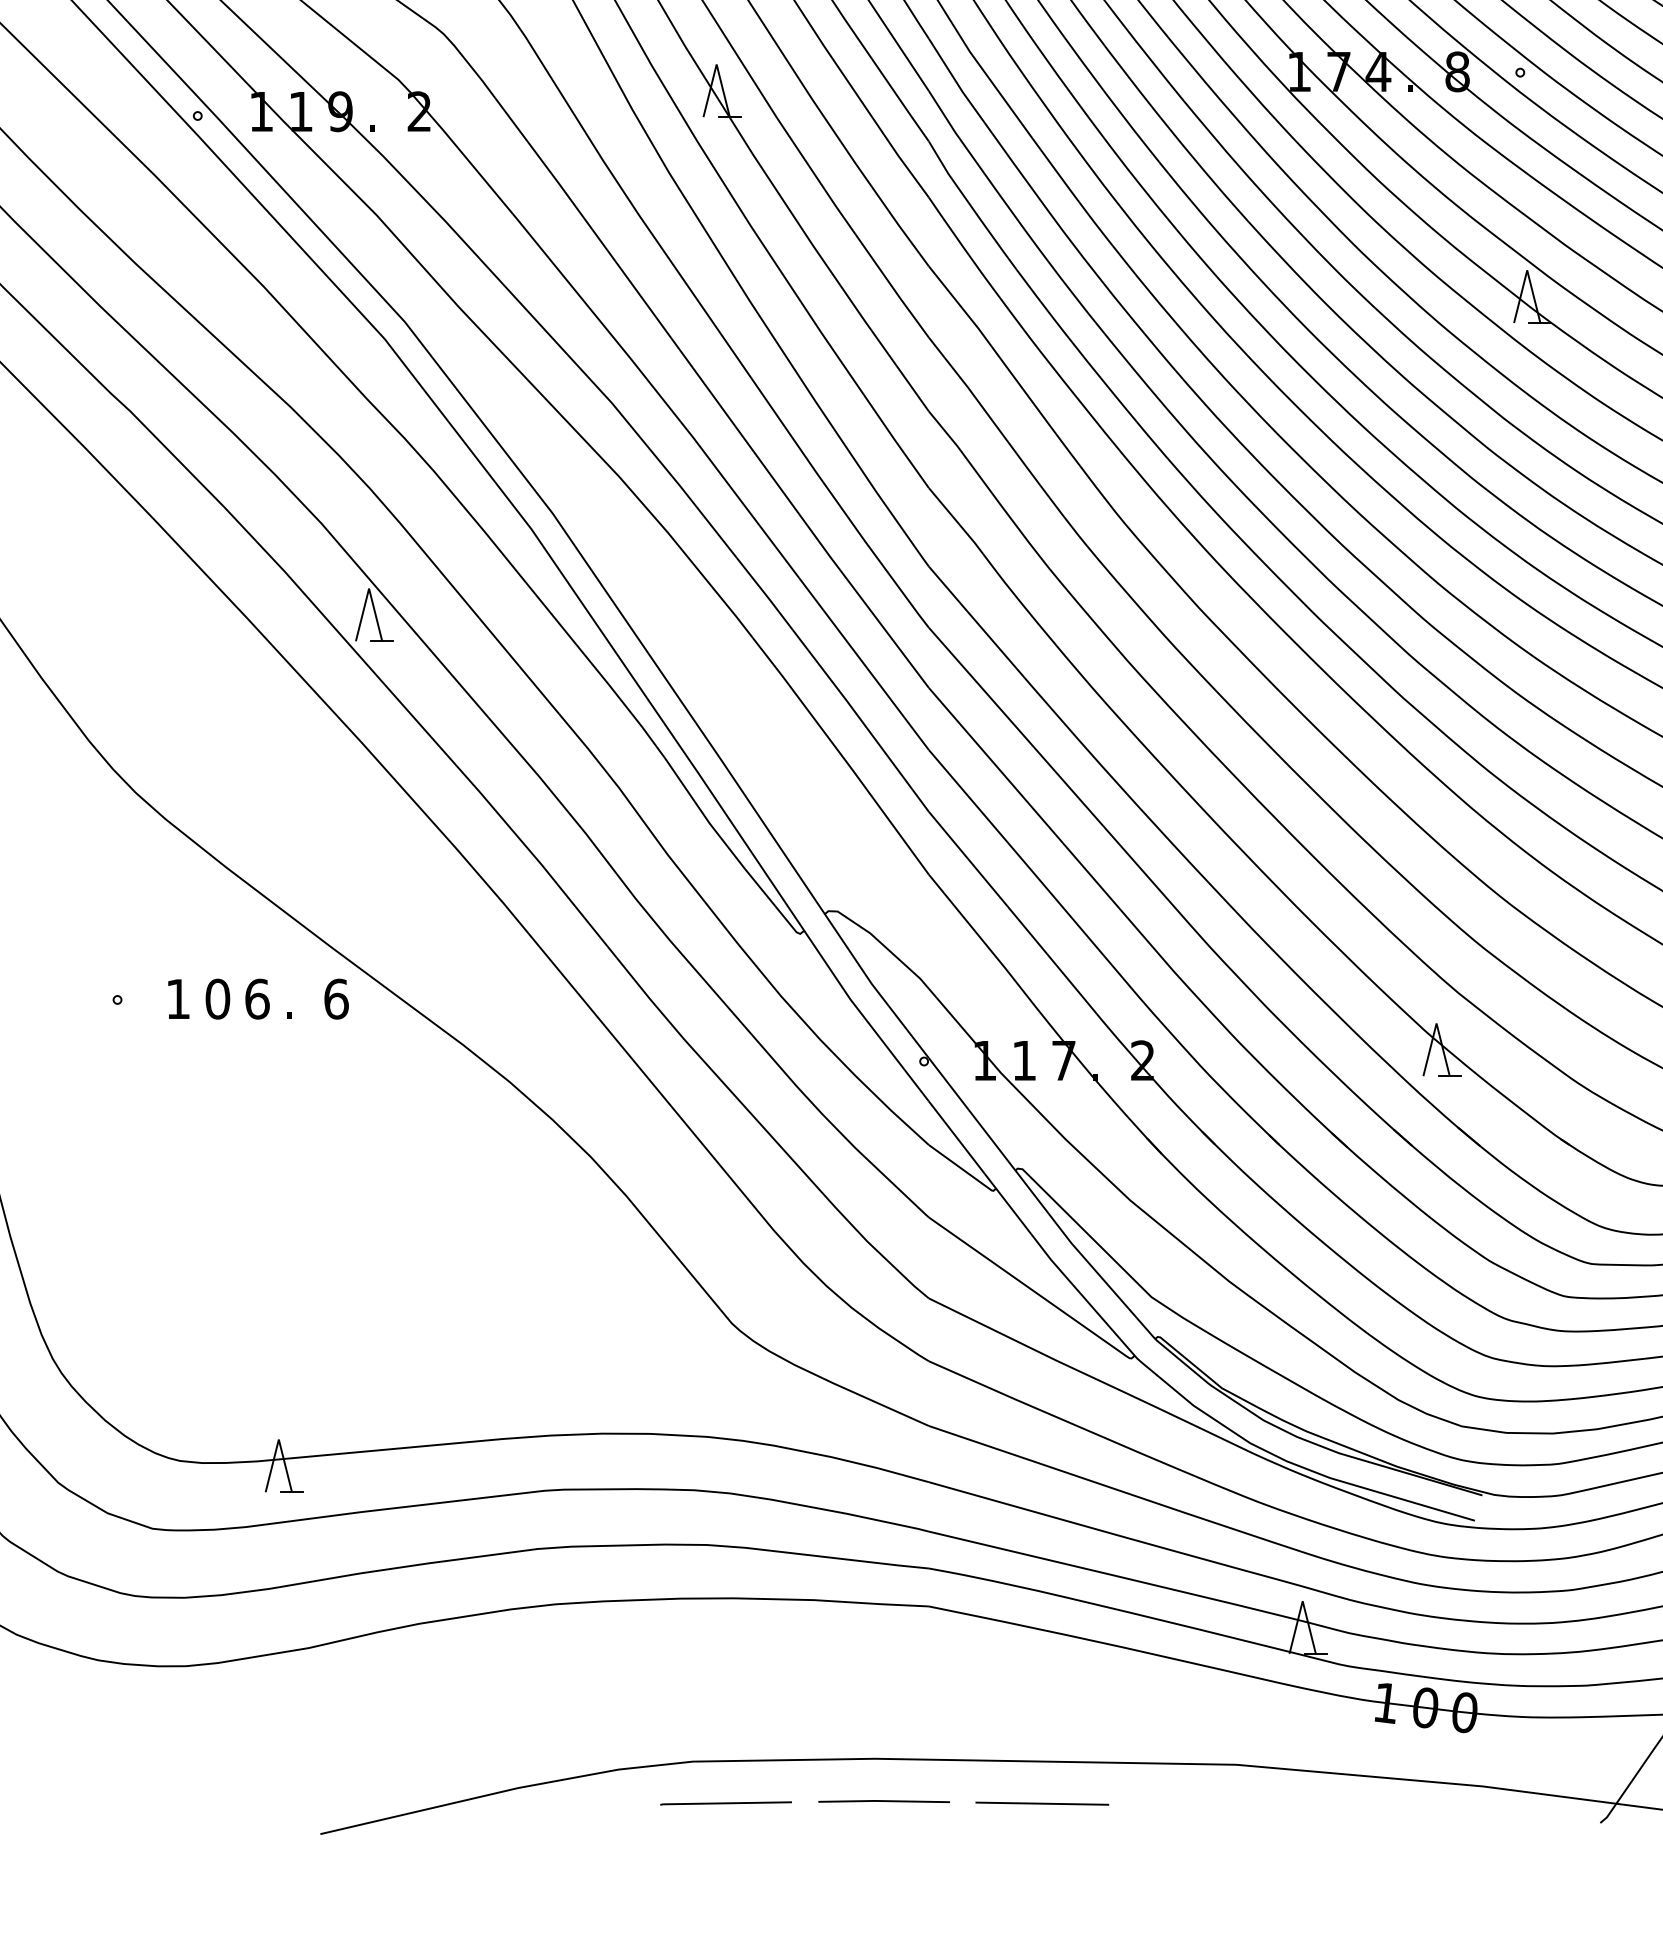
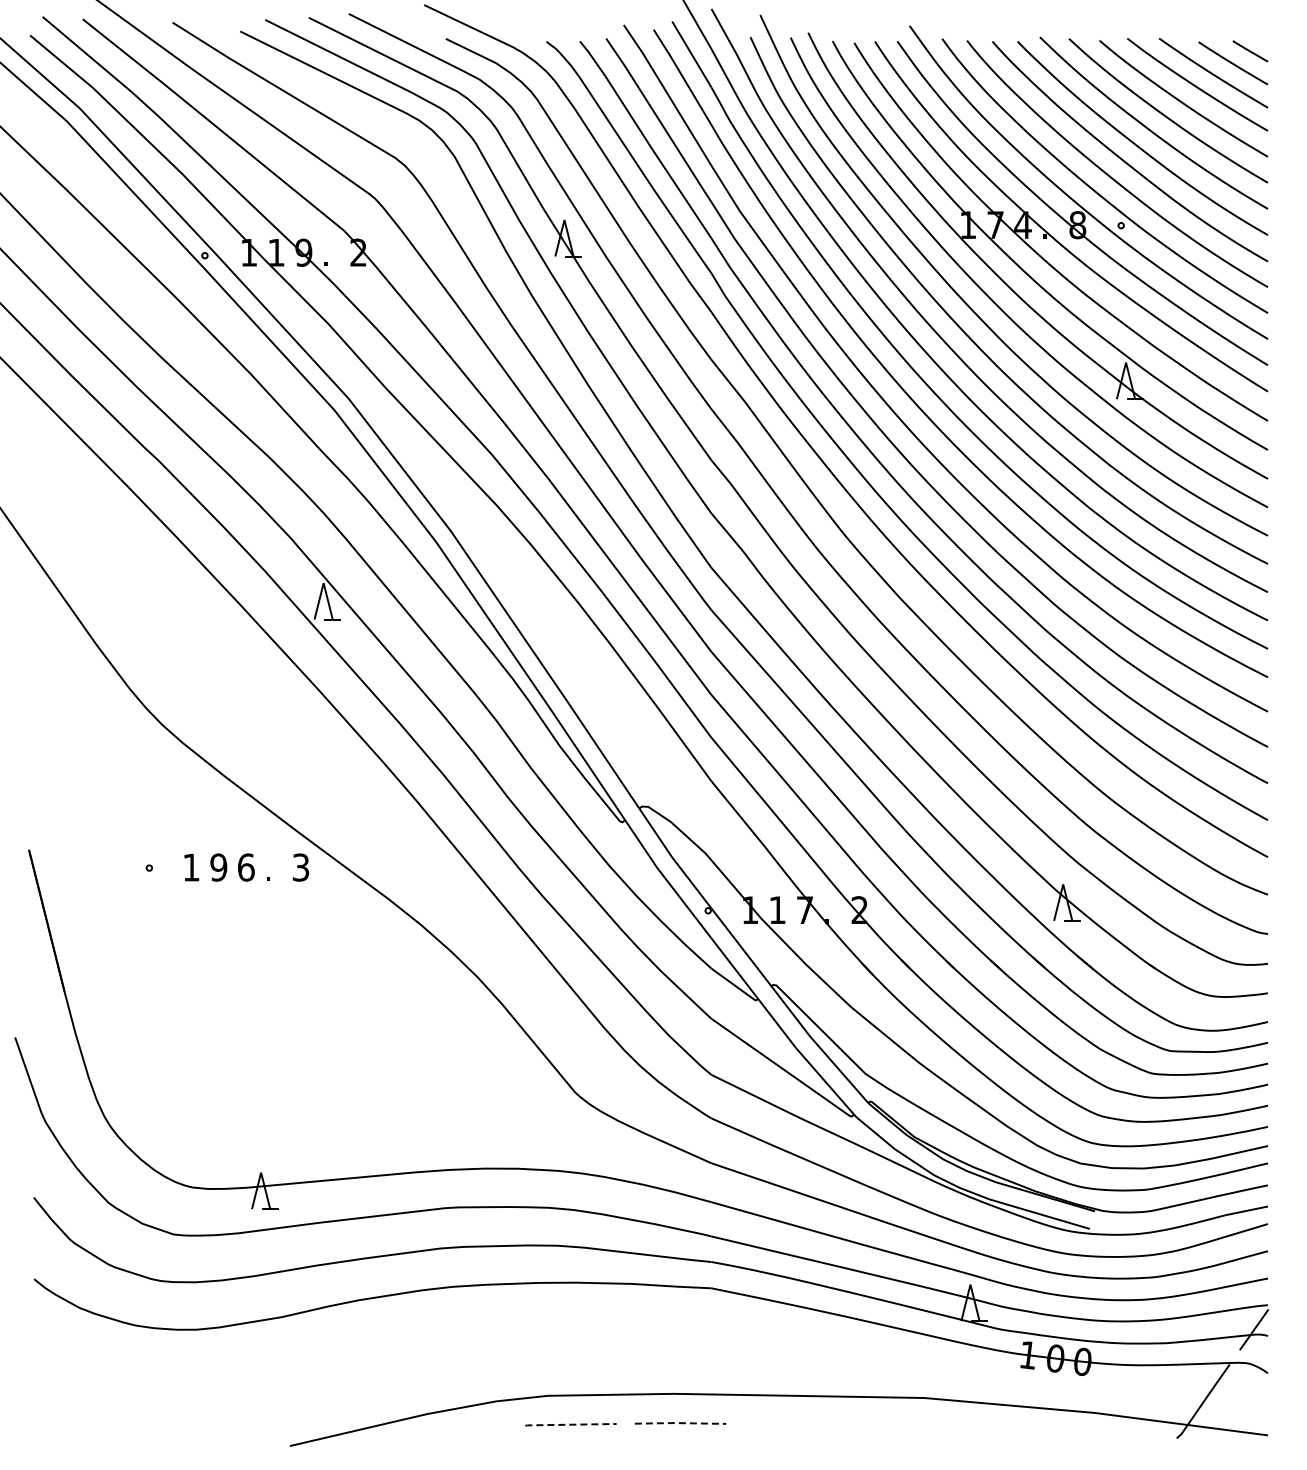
text: (217, 999) -> (218, 867), 0 -> 9
text: (335, 999) -> (300, 867), 6 -> 3
line: (884, 1801) -> (680, 1423), solid -> dashed
line: (725, 1803) -> (570, 1424), solid -> dashed
line: (1041, 1803) -> (789, 1424), removed

